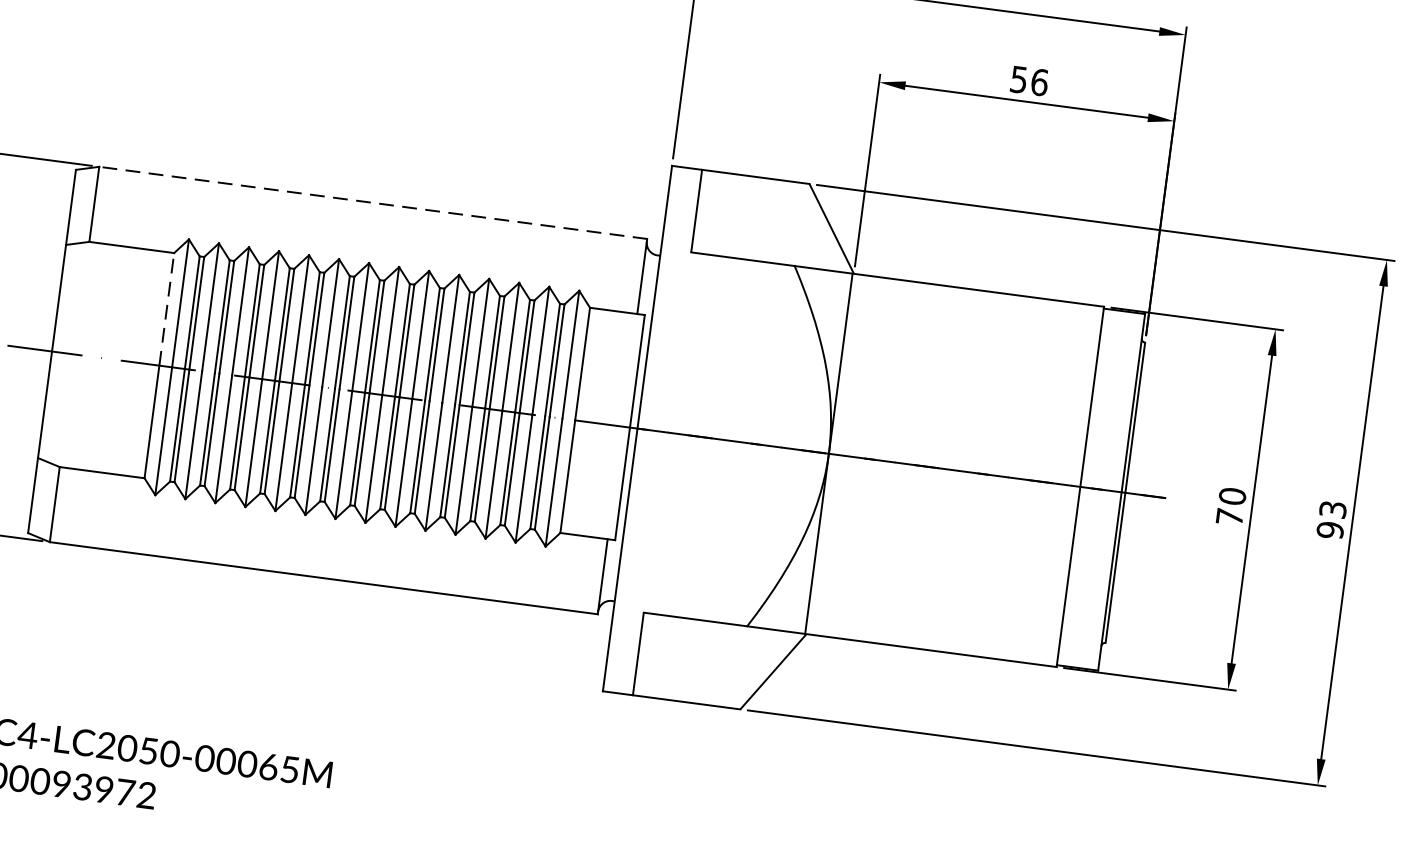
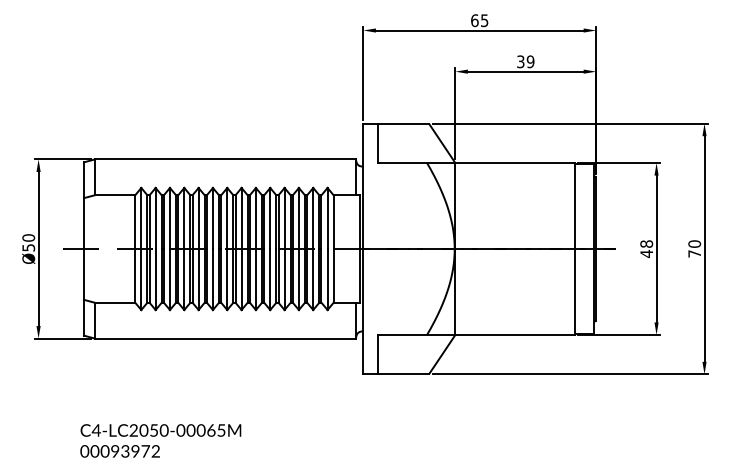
text: (1028, 80) -> (525, 61), 56 -> 39
line: (373, 202) -> (225, 159), dashed -> solid
line: (167, 310) -> (135, 222), dashed -> solid
text: (1230, 507) -> (646, 249), 70 -> 48
text: (1331, 518) -> (694, 248), 93 -> 70

